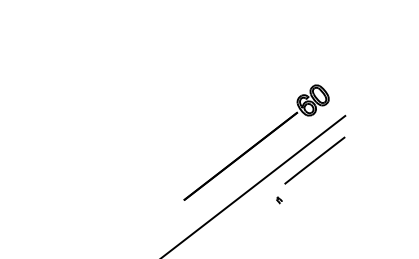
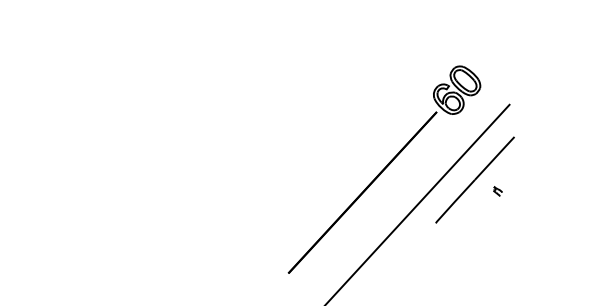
part: (279, 200) -> (498, 191), moved

